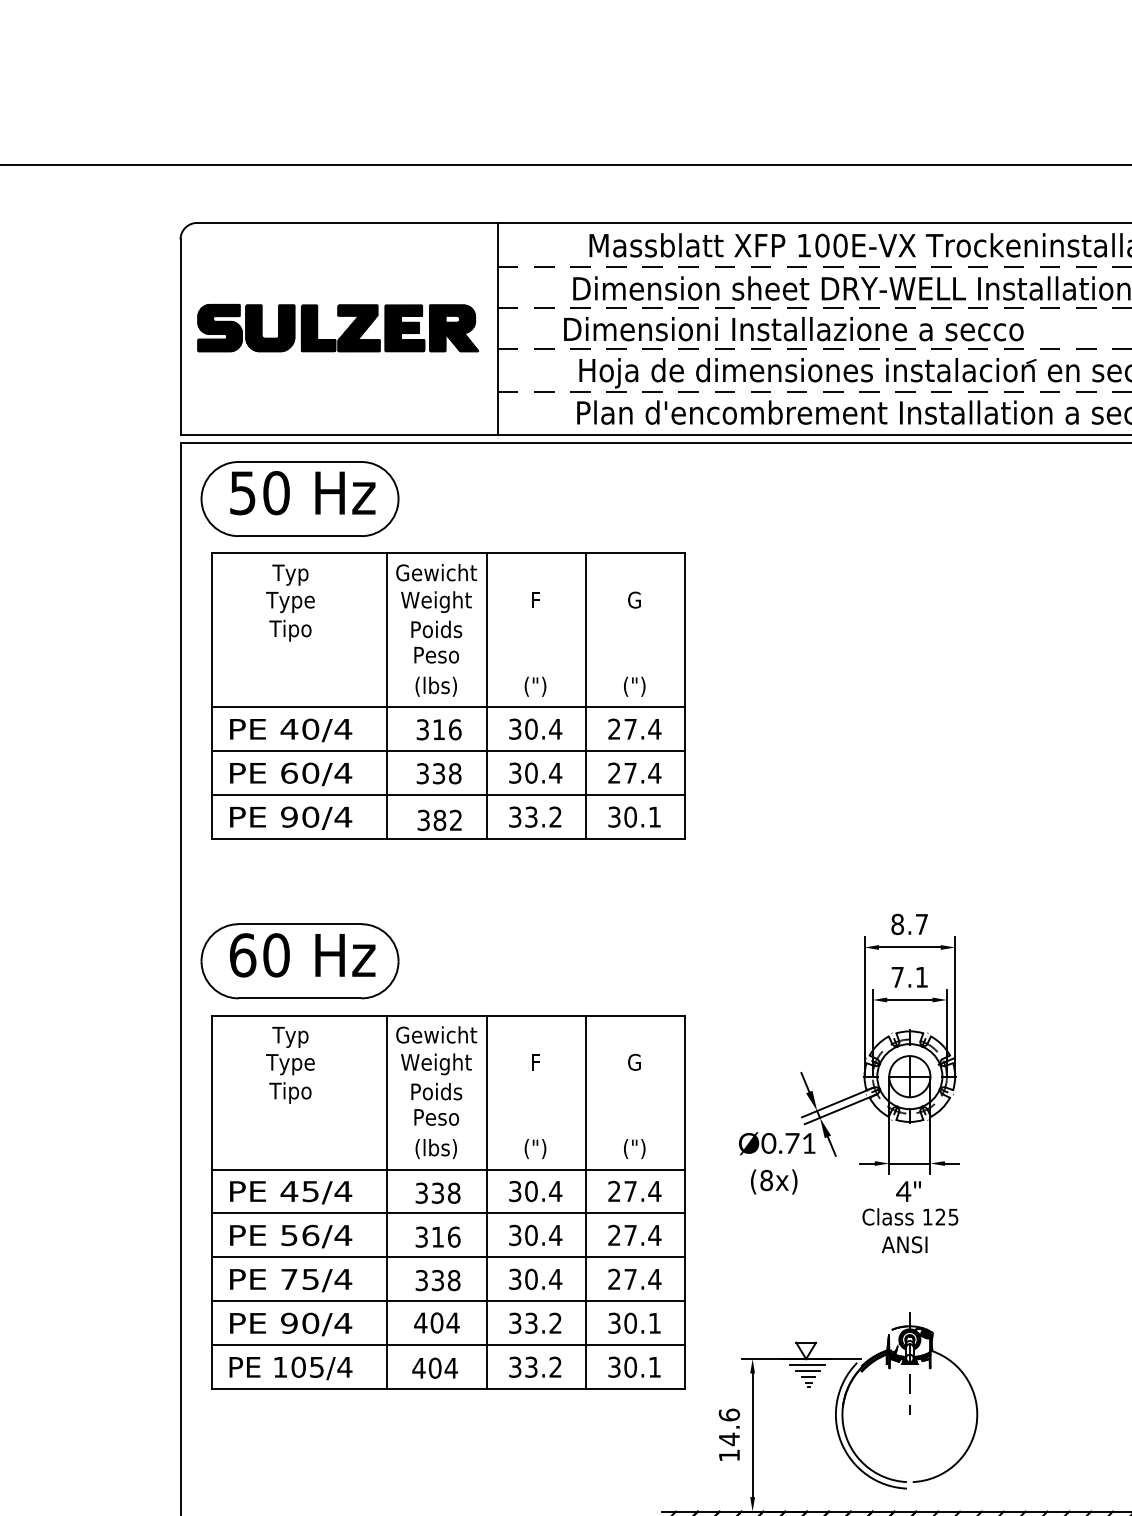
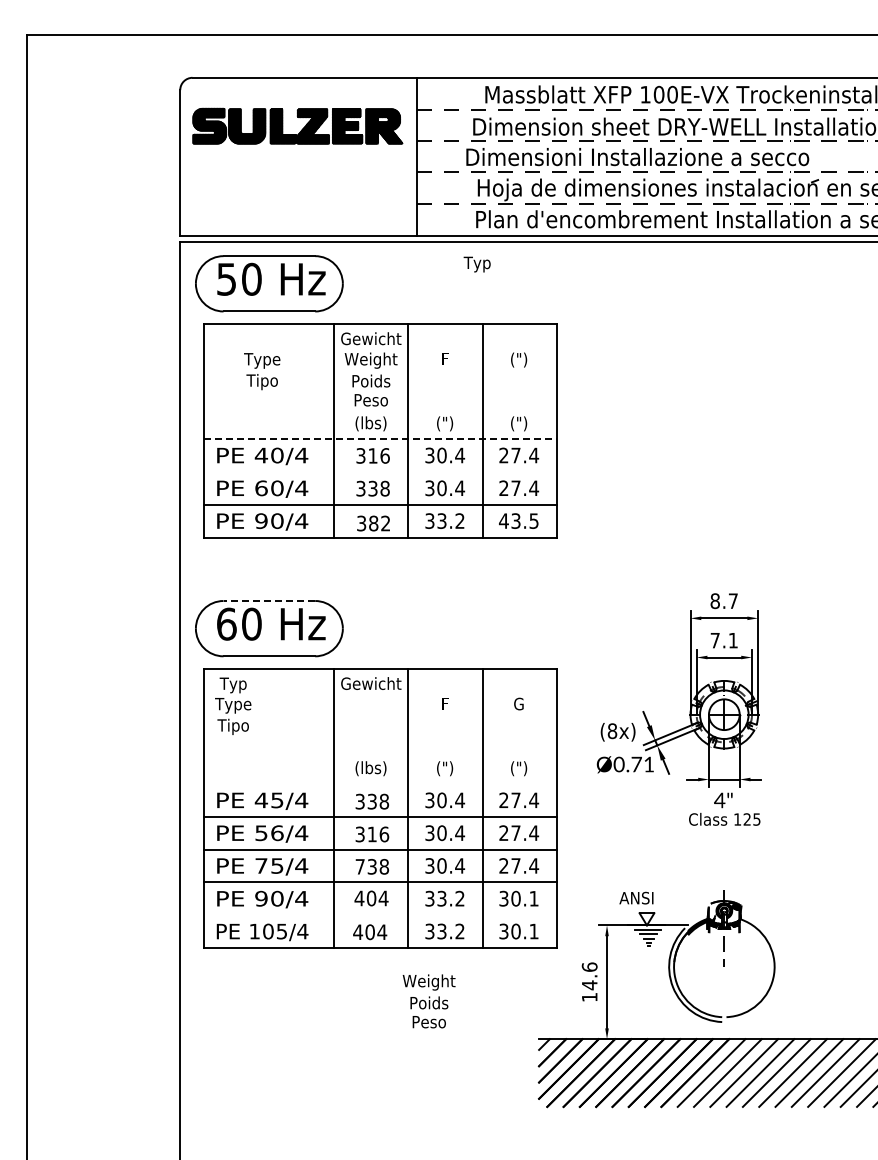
part: (337, 327) -> (297, 125), moved
text: (289, 575) -> (476, 264), moved
text: (635, 600) -> (519, 359), G -> (")
line: (448, 707) -> (380, 439), solid -> dashed
line: (447, 750) -> (379, 471), removed
text: (633, 816) -> (518, 520), 30.1 -> 43.5
line: (300, 924) -> (269, 601), solid -> dashed
text: (290, 1064) -> (233, 705), moved
text: (435, 1089) -> (428, 1001), moved
line: (447, 1168) -> (379, 783), removed
text: (773, 1182) -> (617, 732), moved
text: (904, 1243) -> (636, 897), moved
text: (420, 1280) -> (359, 866), 338 -> 738
line: (447, 1345) -> (379, 915), removed

